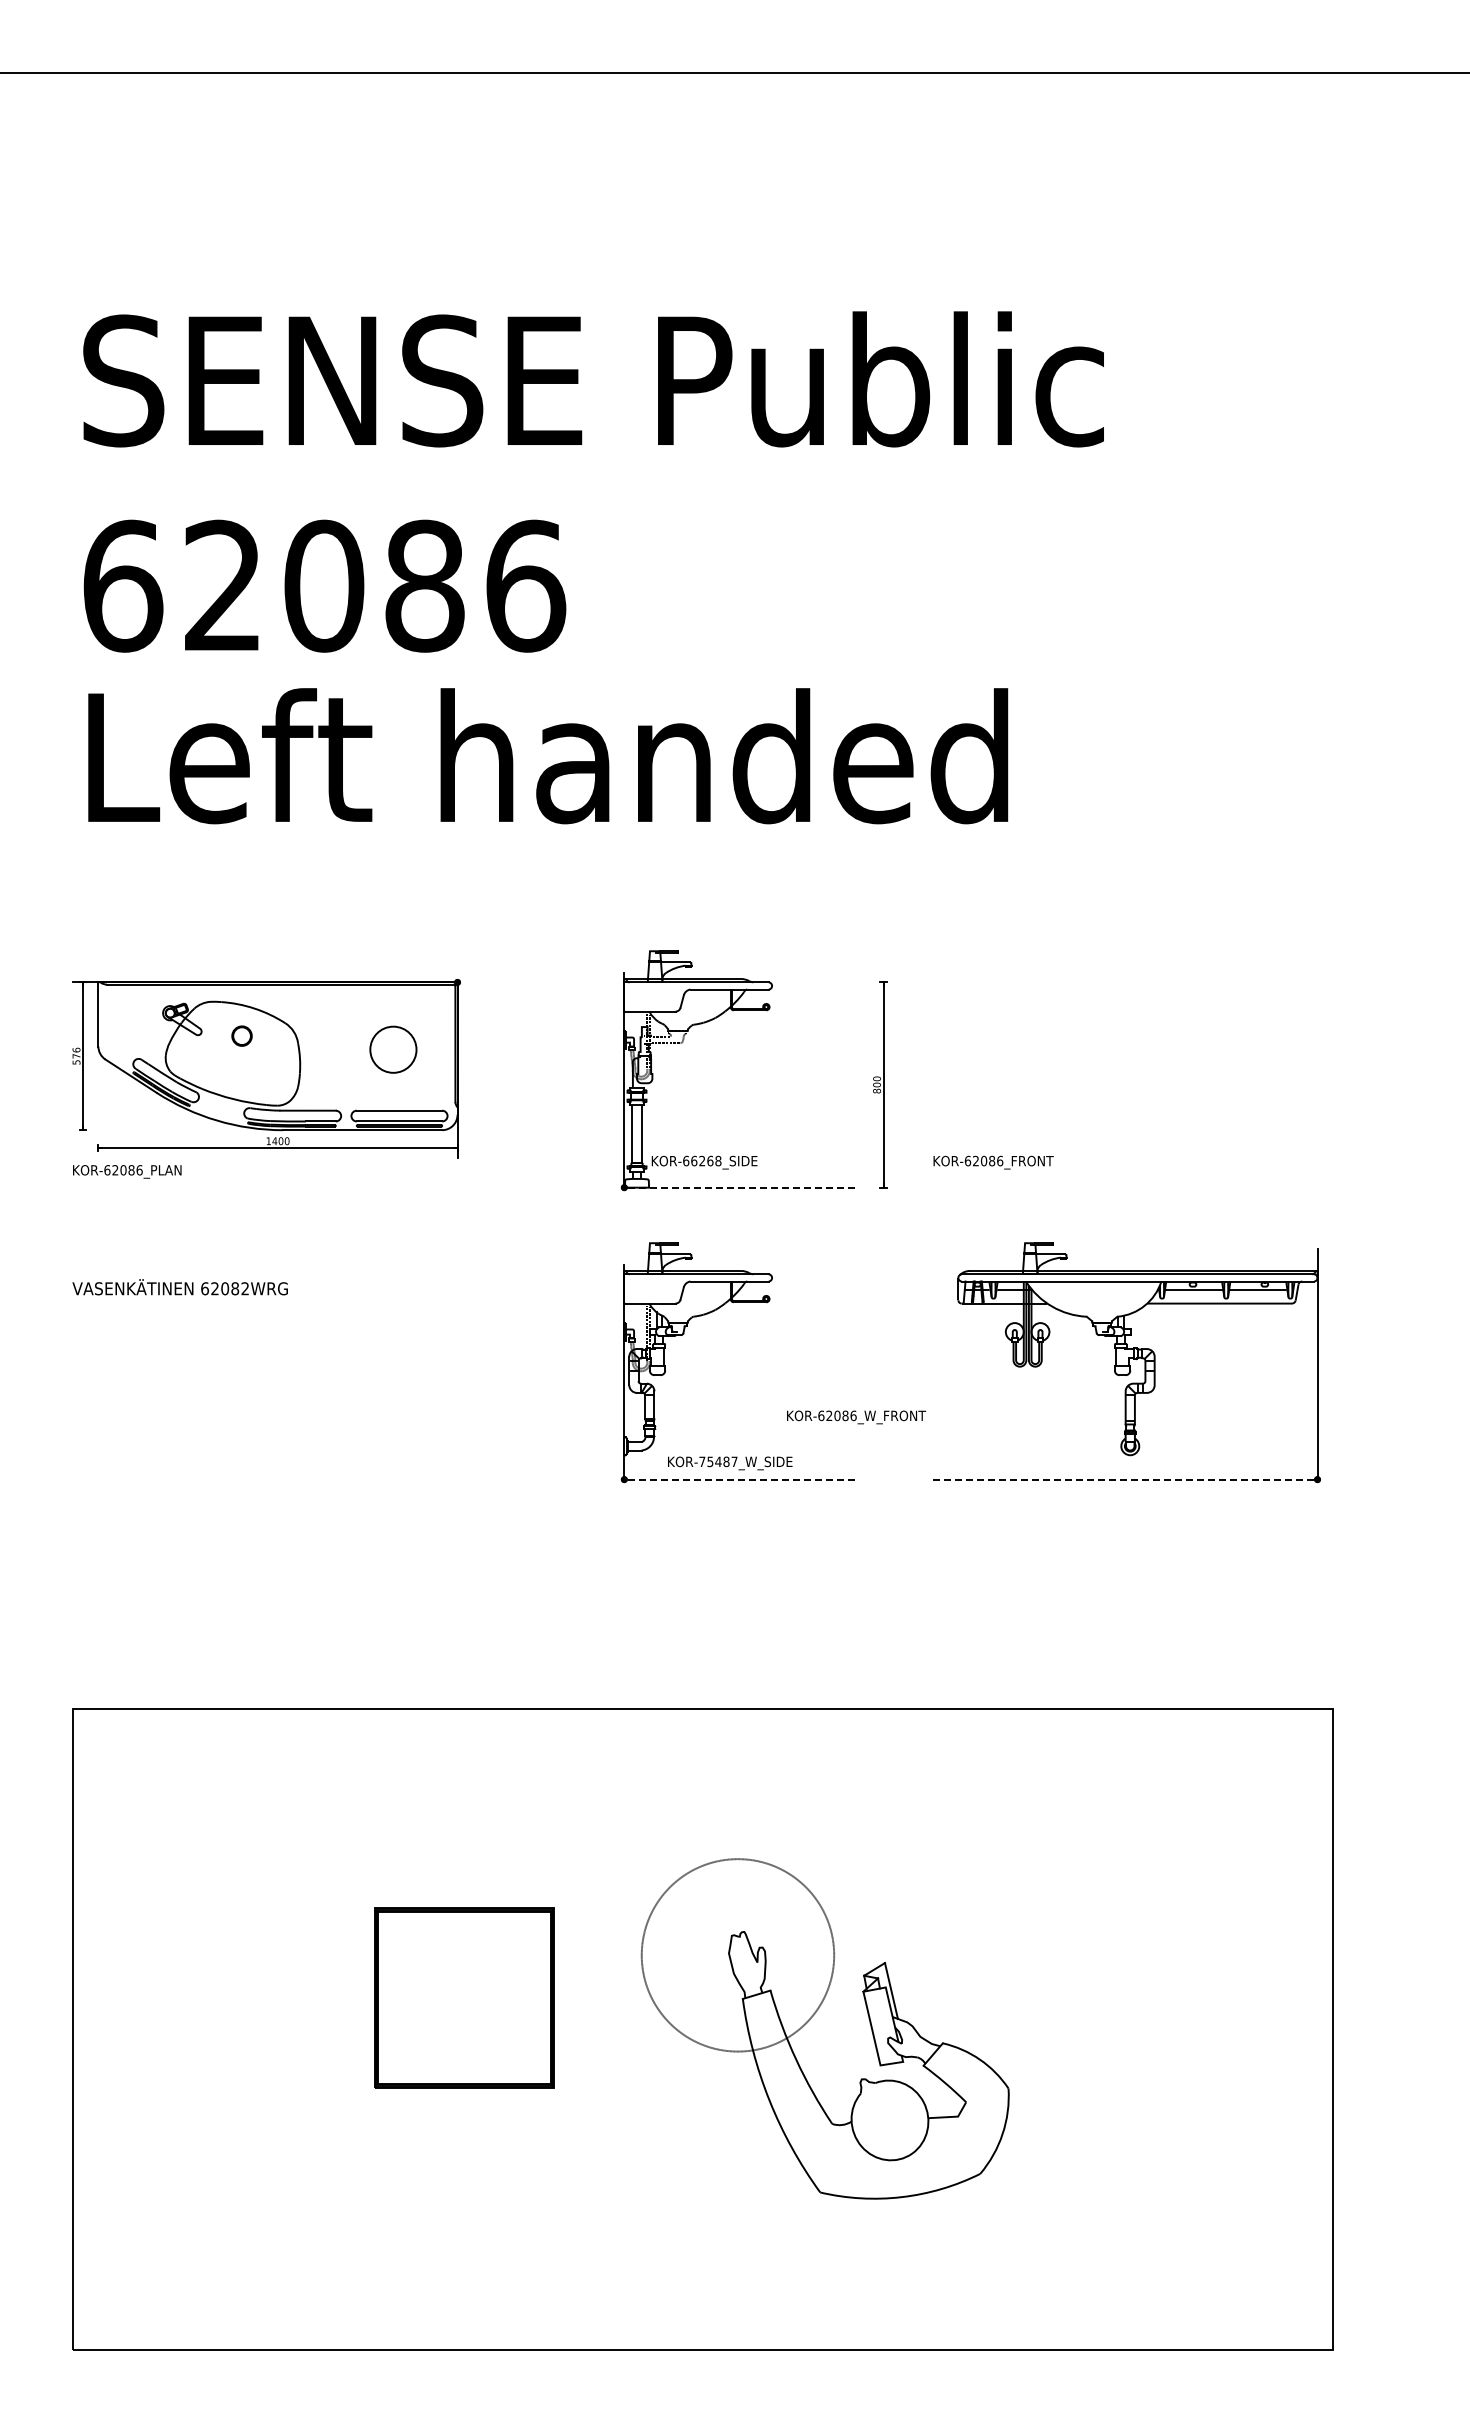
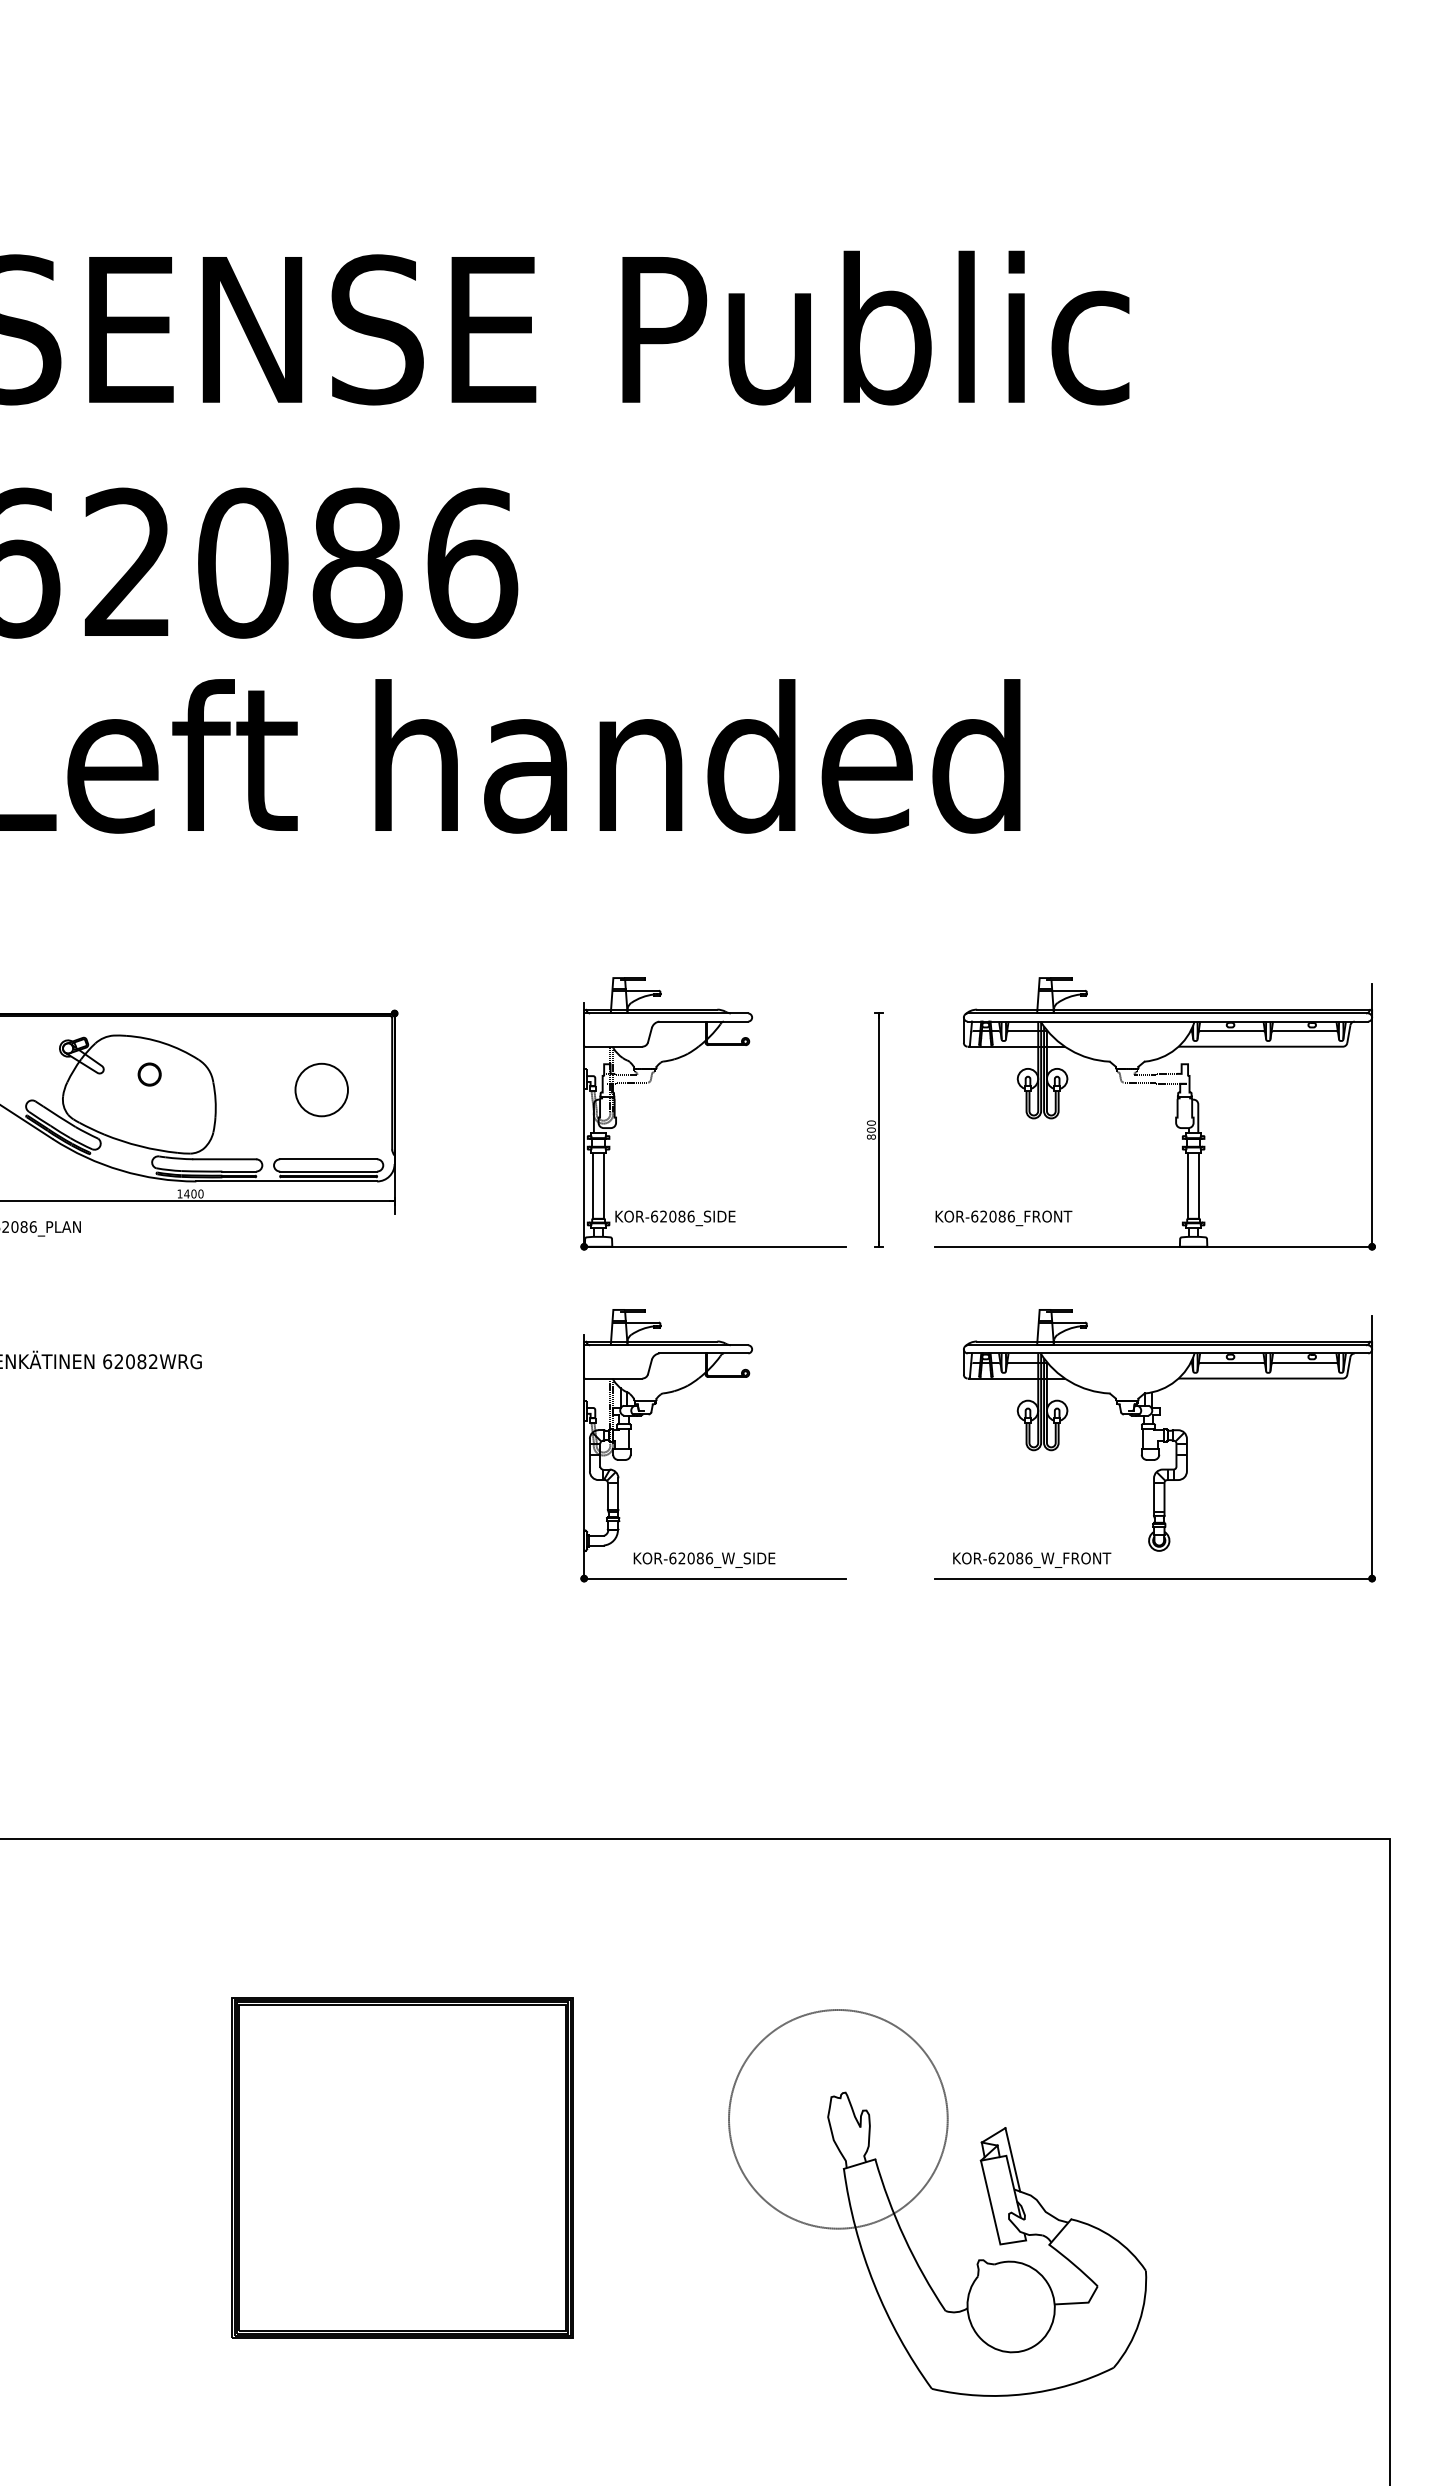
part: (1144, 1073) -> (1175, 1117), added
text: (706, 1160) -> (677, 1215), KOR-66268_SIDE -> KOR-62086_SIDE
line: (739, 1187) -> (715, 1246), dashed -> solid
text: (856, 1417) -> (1032, 1560), moved
text: (718, 1461) -> (691, 1558), KOR-75487_W_SIDE -> KOR-62086_W_SIDE
line: (739, 1479) -> (715, 1578), dashed -> solid
line: (1125, 1479) -> (1153, 1578), dashed -> solid
part: (464, 1997) -> (402, 2167), size x1.67
part: (813, 2016) -> (924, 2188), moved

